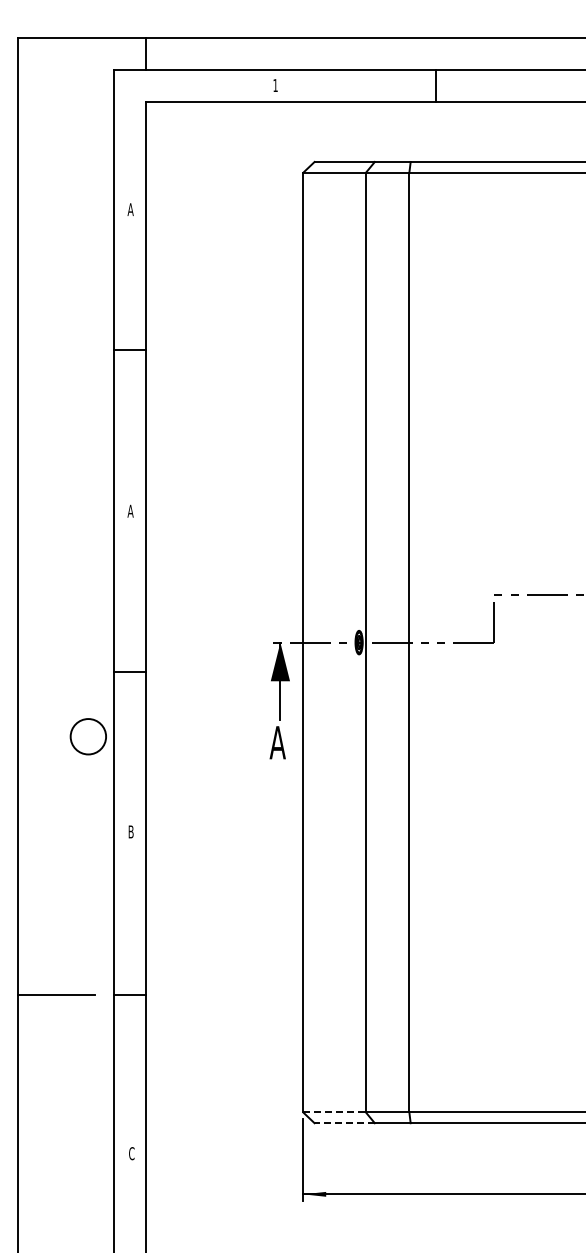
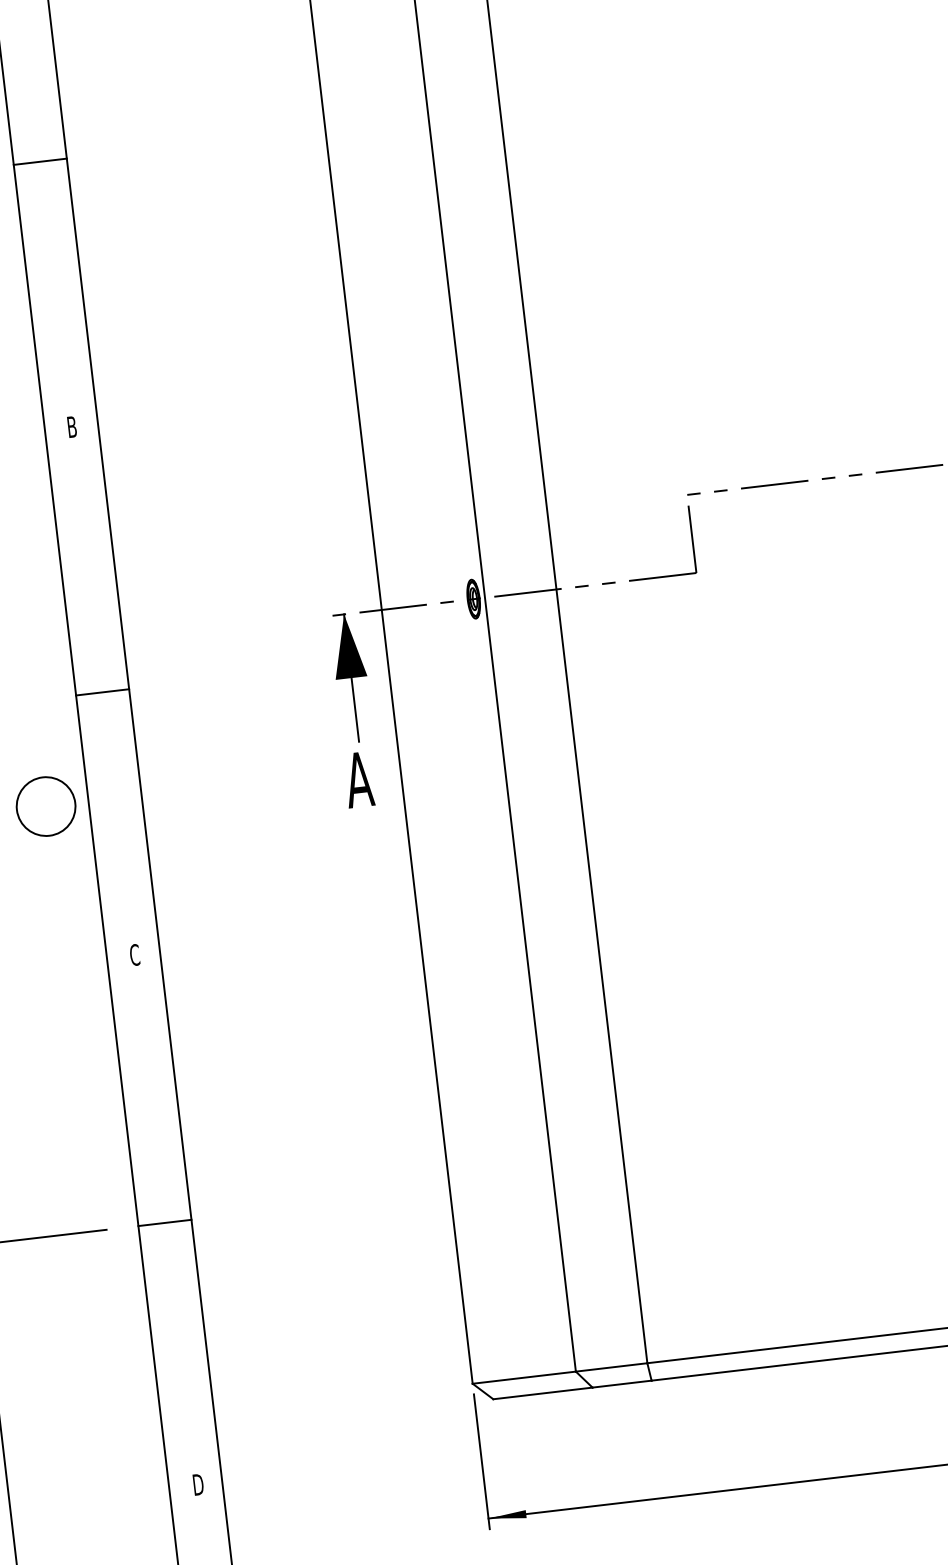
text: (130, 510) -> (71, 425), A -> B
text: (130, 831) -> (133, 954), B -> C
line: (335, 1112) -> (525, 1377), dashed -> solid
line: (344, 1123) -> (542, 1393), dashed -> solid
text: (131, 1153) -> (197, 1484), C -> D

